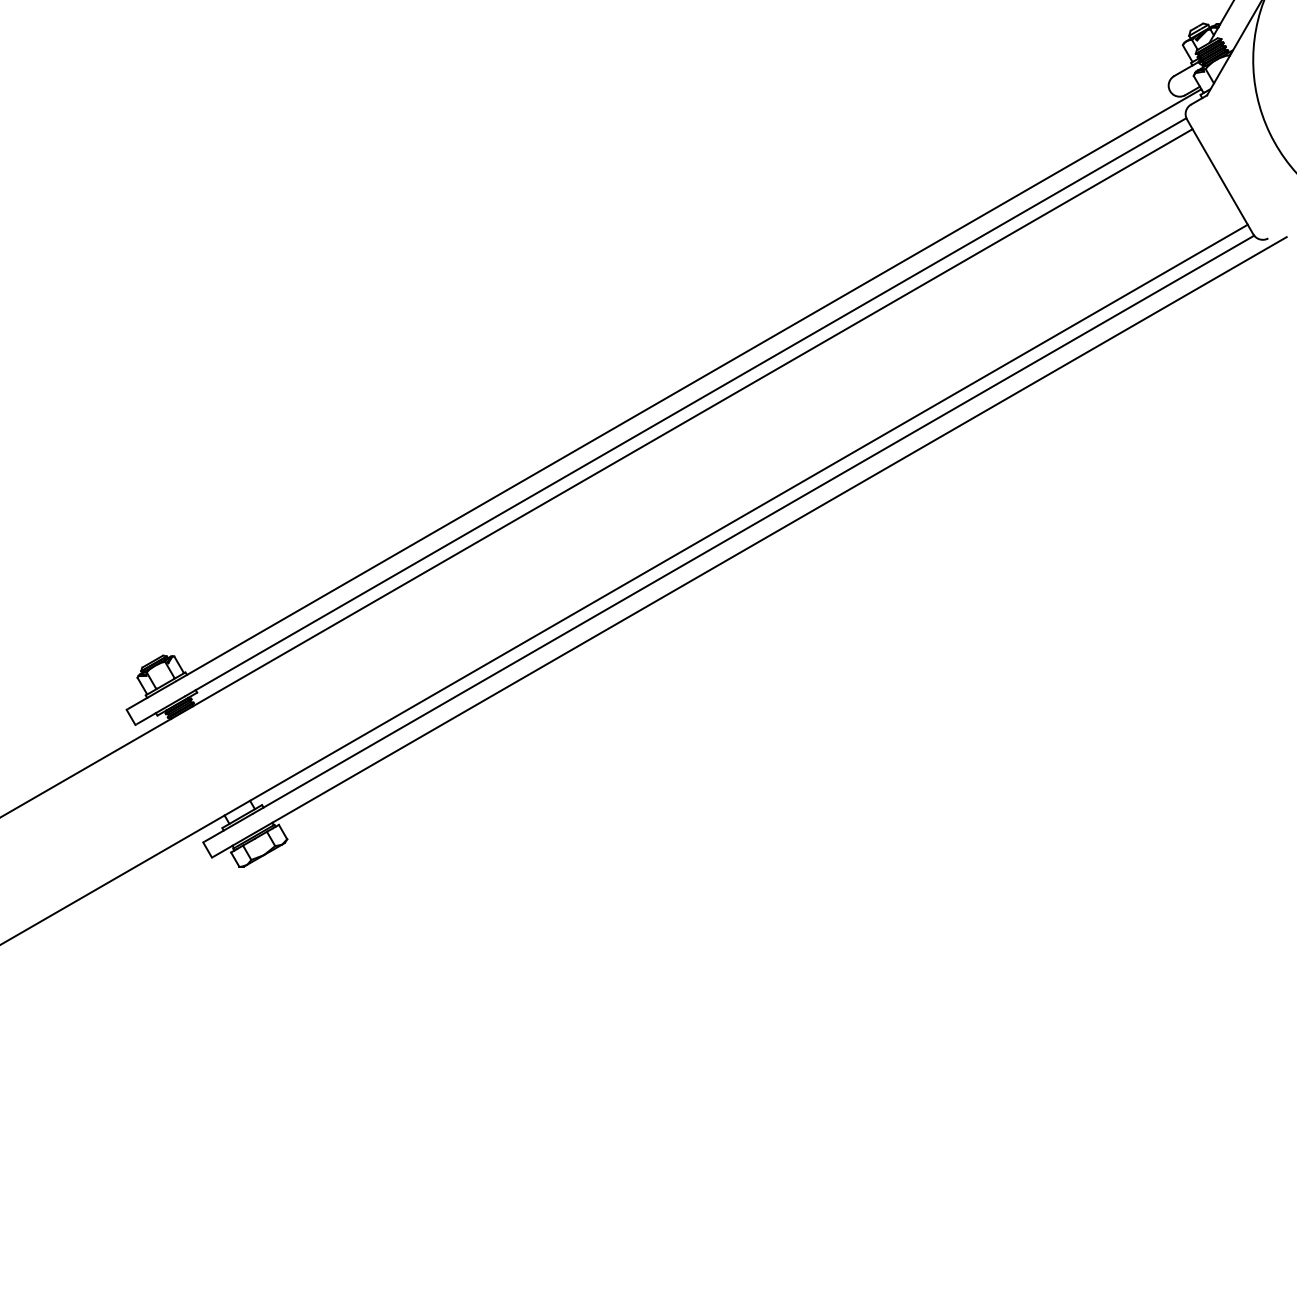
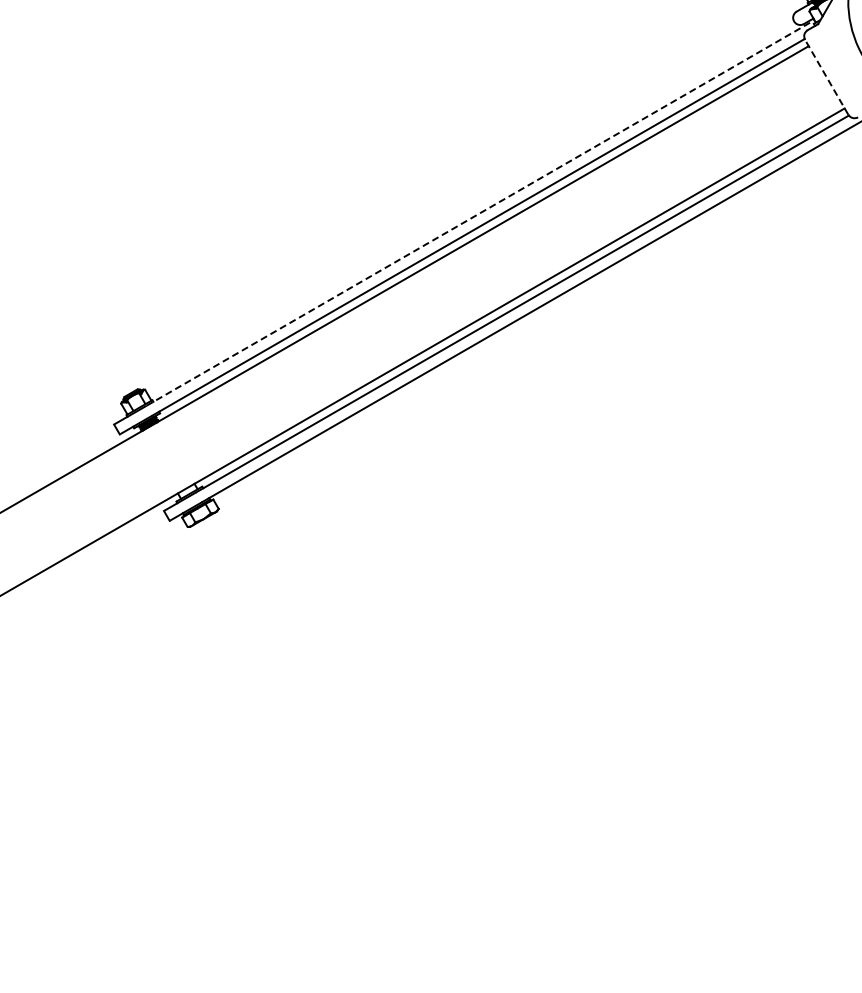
line: (1219, 175) -> (826, 76), solid -> dashed
line: (688, 384) -> (480, 212), solid -> dashed

